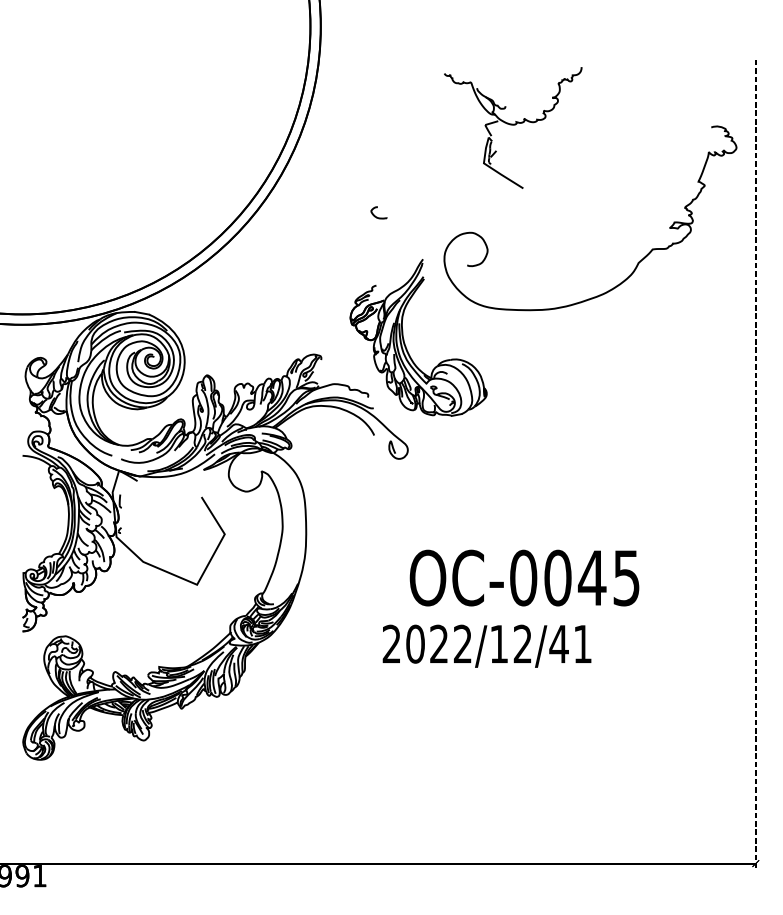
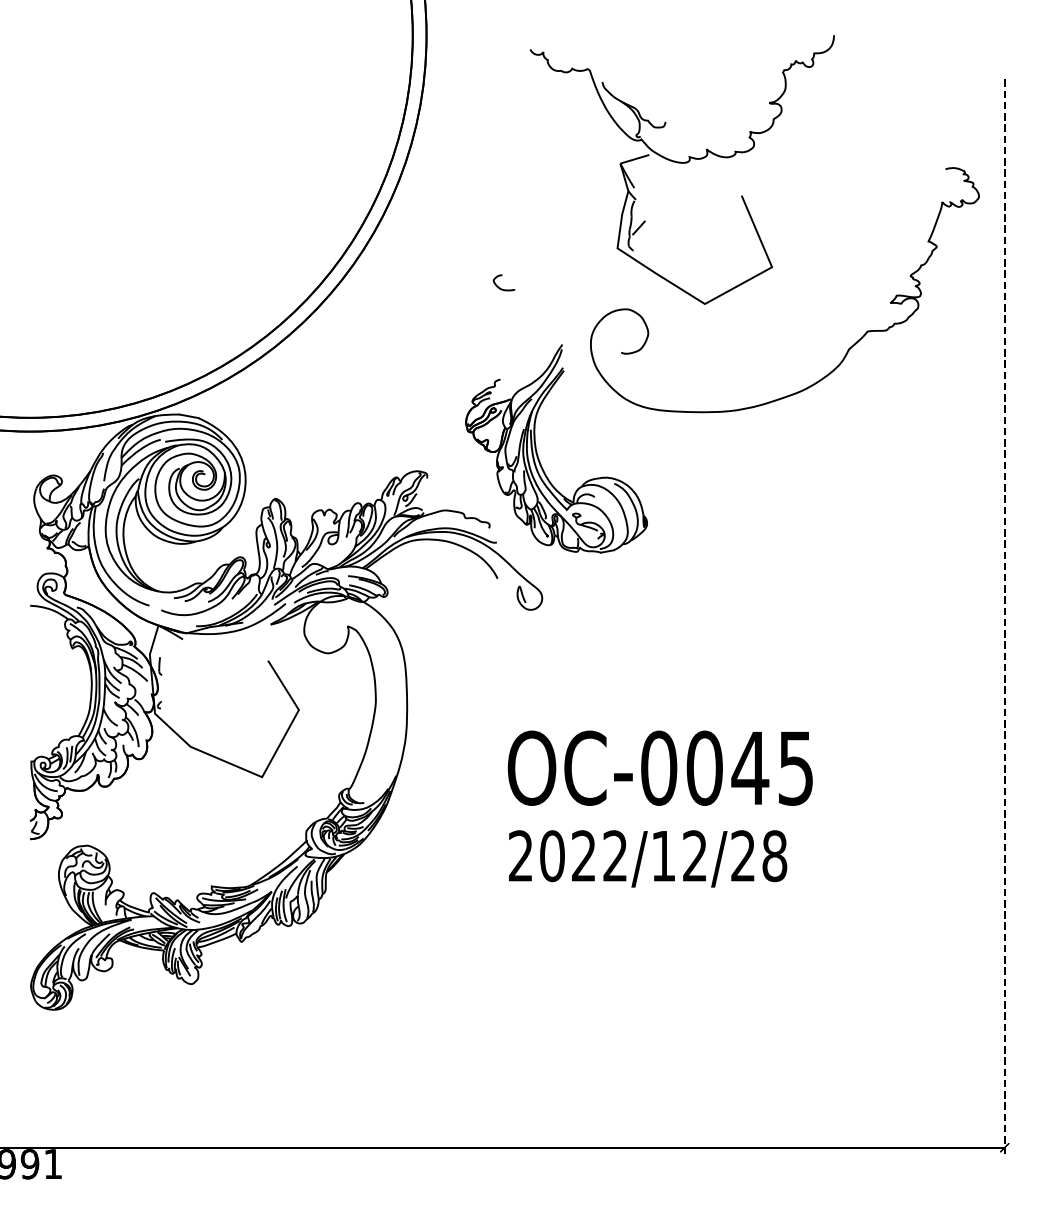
part: (512, 127) -> (681, 169), size x1.67
text: (523, 577) -> (659, 767), moved
text: (570, 644) -> (758, 856), 2022/12/41 -> 2022/12/28

